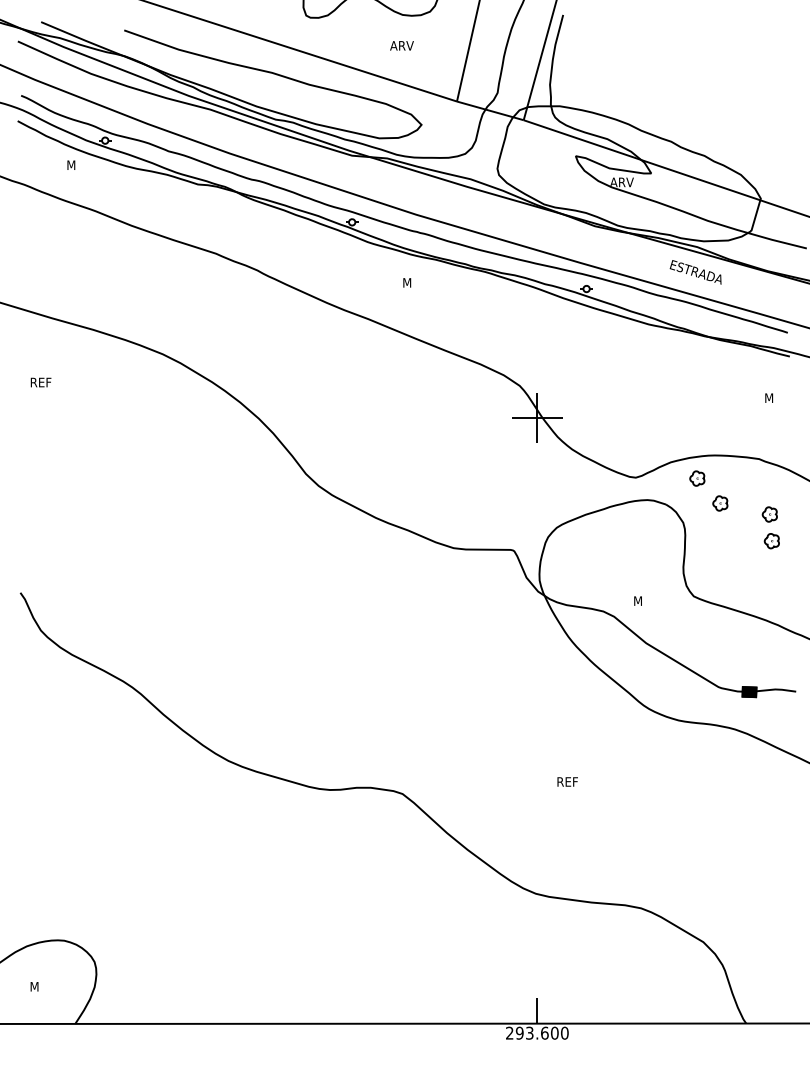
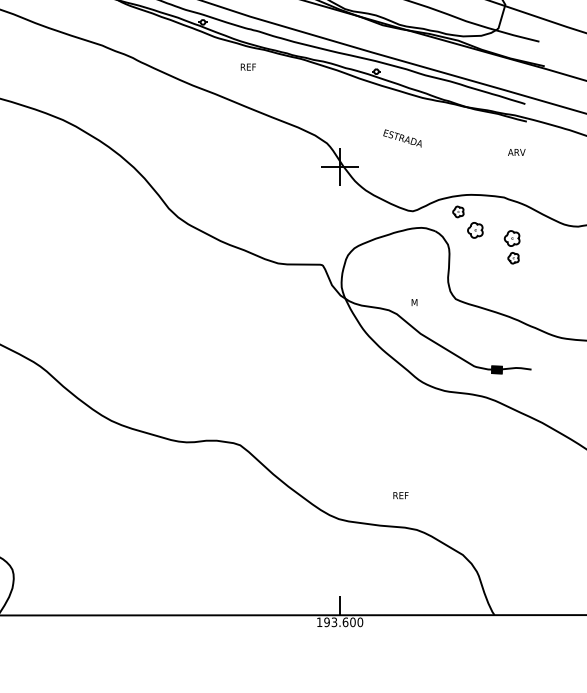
text: (695, 272) -> (402, 138), moved
text: (413, 282) -> (248, 66), M -> REF
text: (776, 397) -> (516, 151), M -> ARV
part: (720, 503) -> (475, 230), size x1.4
part: (769, 514) -> (511, 238), size x1.4
text: (567, 781) -> (400, 495), moved
text: (509, 1032) -> (319, 621), 293.600 -> 193.600

